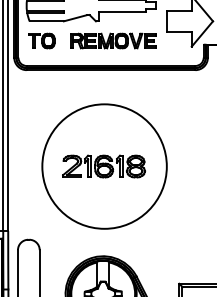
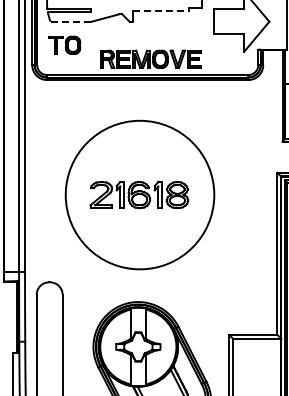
line: (122, 11) -> (161, 10), solid -> dashed
line: (47, 21) -> (71, 21), solid -> dashed
part: (113, 40) -> (150, 58), moved

